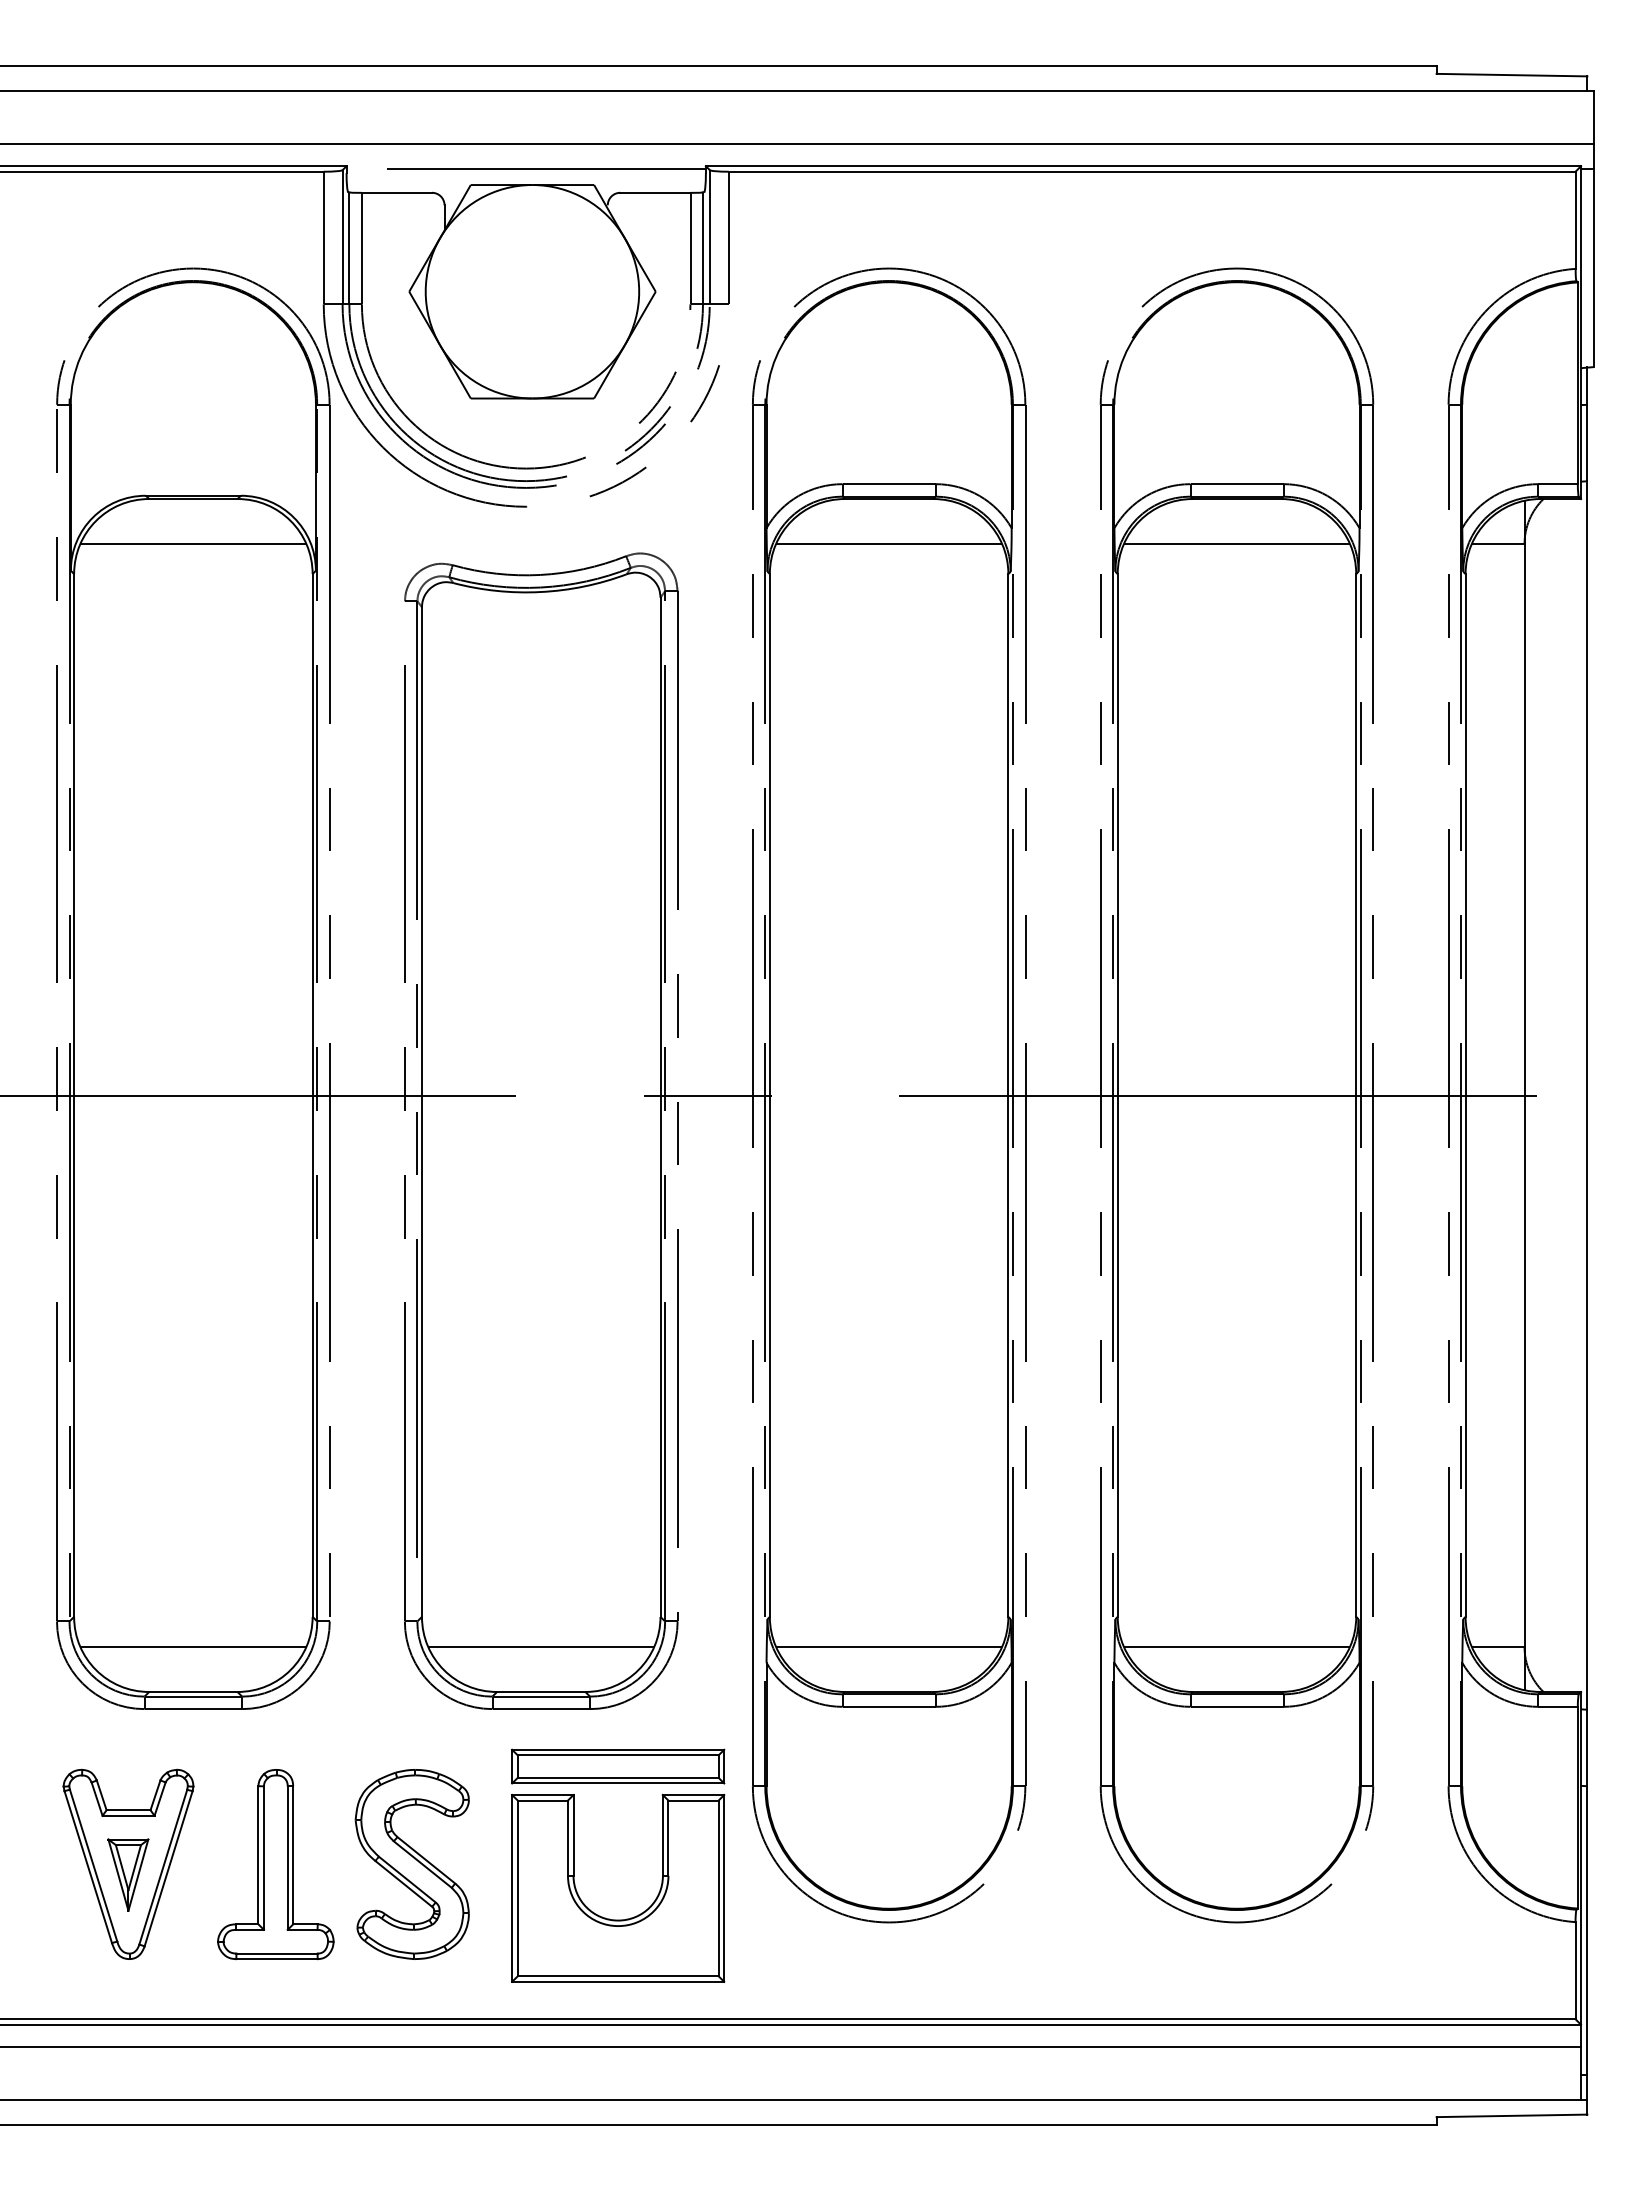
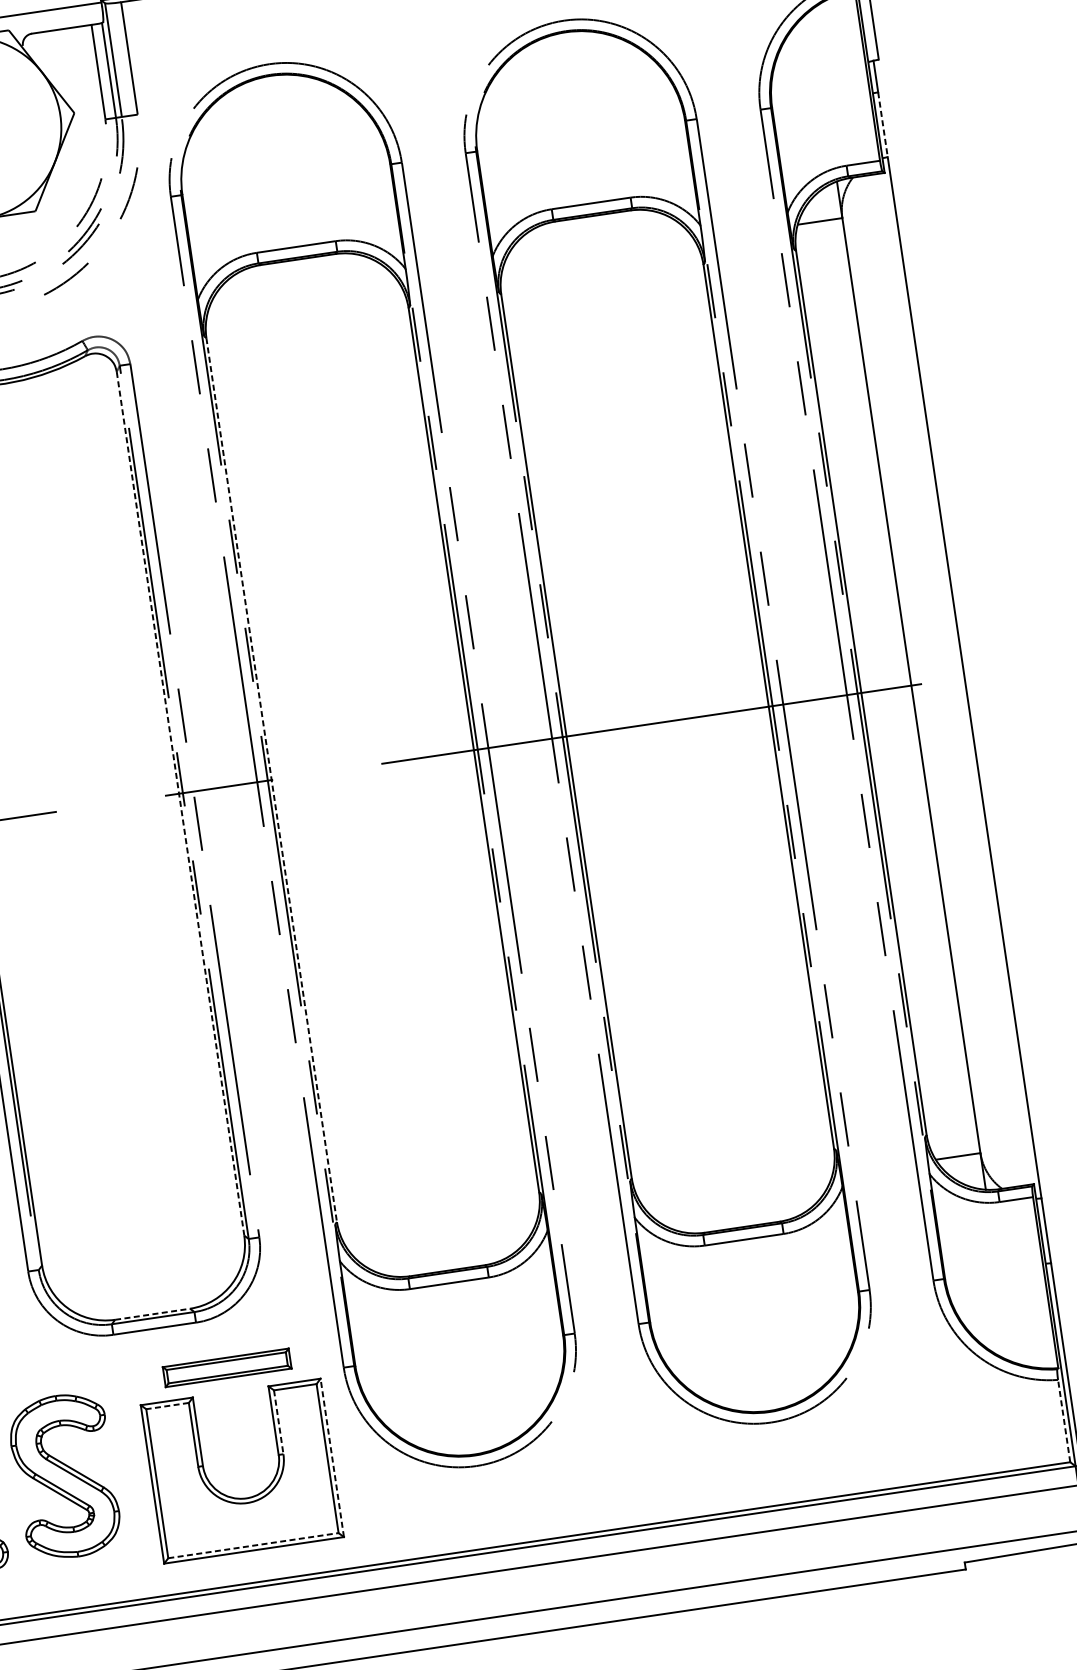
line: (1587, 443) -> (883, 125), solid -> dashed
line: (889, 543) -> (304, 297), removed
line: (1236, 543) -> (598, 253), removed
line: (769, 1096) -> (271, 780), solid -> dashed
line: (660, 1107) -> (180, 803), solid -> dashed
line: (541, 1647) -> (147, 1276), removed
line: (889, 1647) -> (442, 1232), removed
line: (1236, 1647) -> (736, 1189), removed
line: (541, 1692) -> (152, 1314), solid -> dashed
part: (618, 1766) -> (227, 1367), size x0.7
line: (542, 1800) -> (167, 1406), solid -> dashed
line: (668, 1838) -> (278, 1422), solid -> dashed
line: (724, 1887) -> (332, 1457), solid -> dashed
line: (1575, 1970) -> (1064, 1420), solid -> dashed
line: (618, 1976) -> (253, 1545), solid -> dashed

